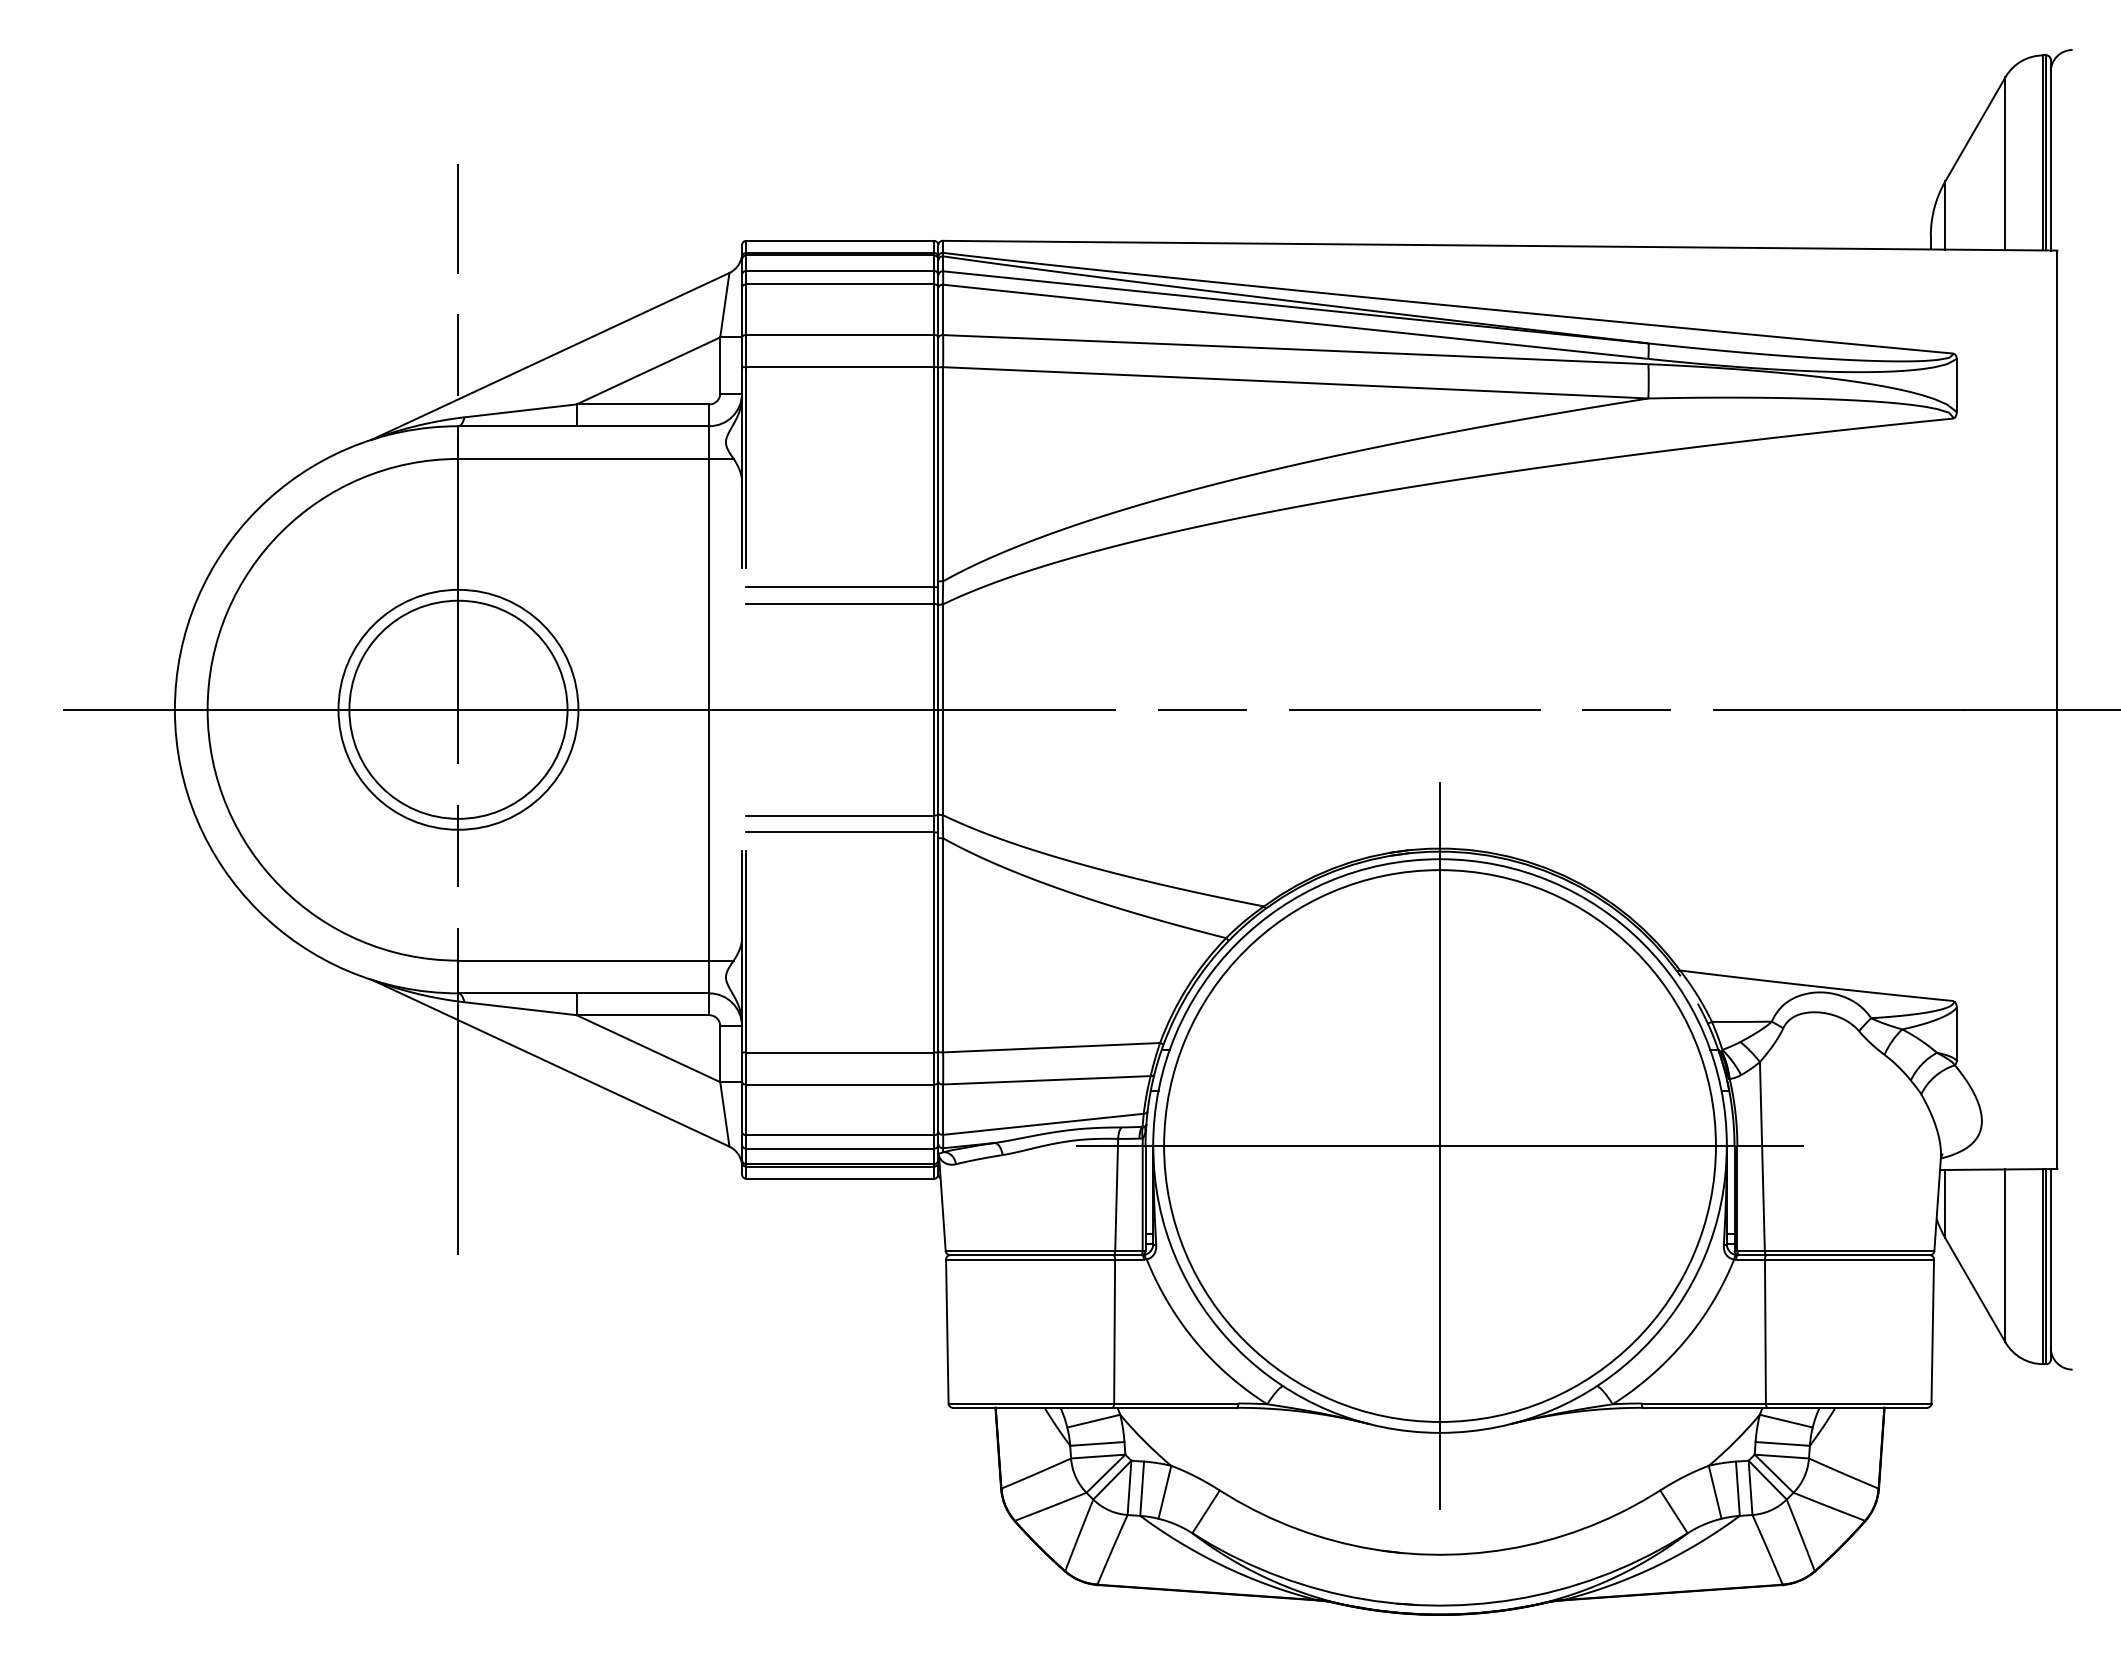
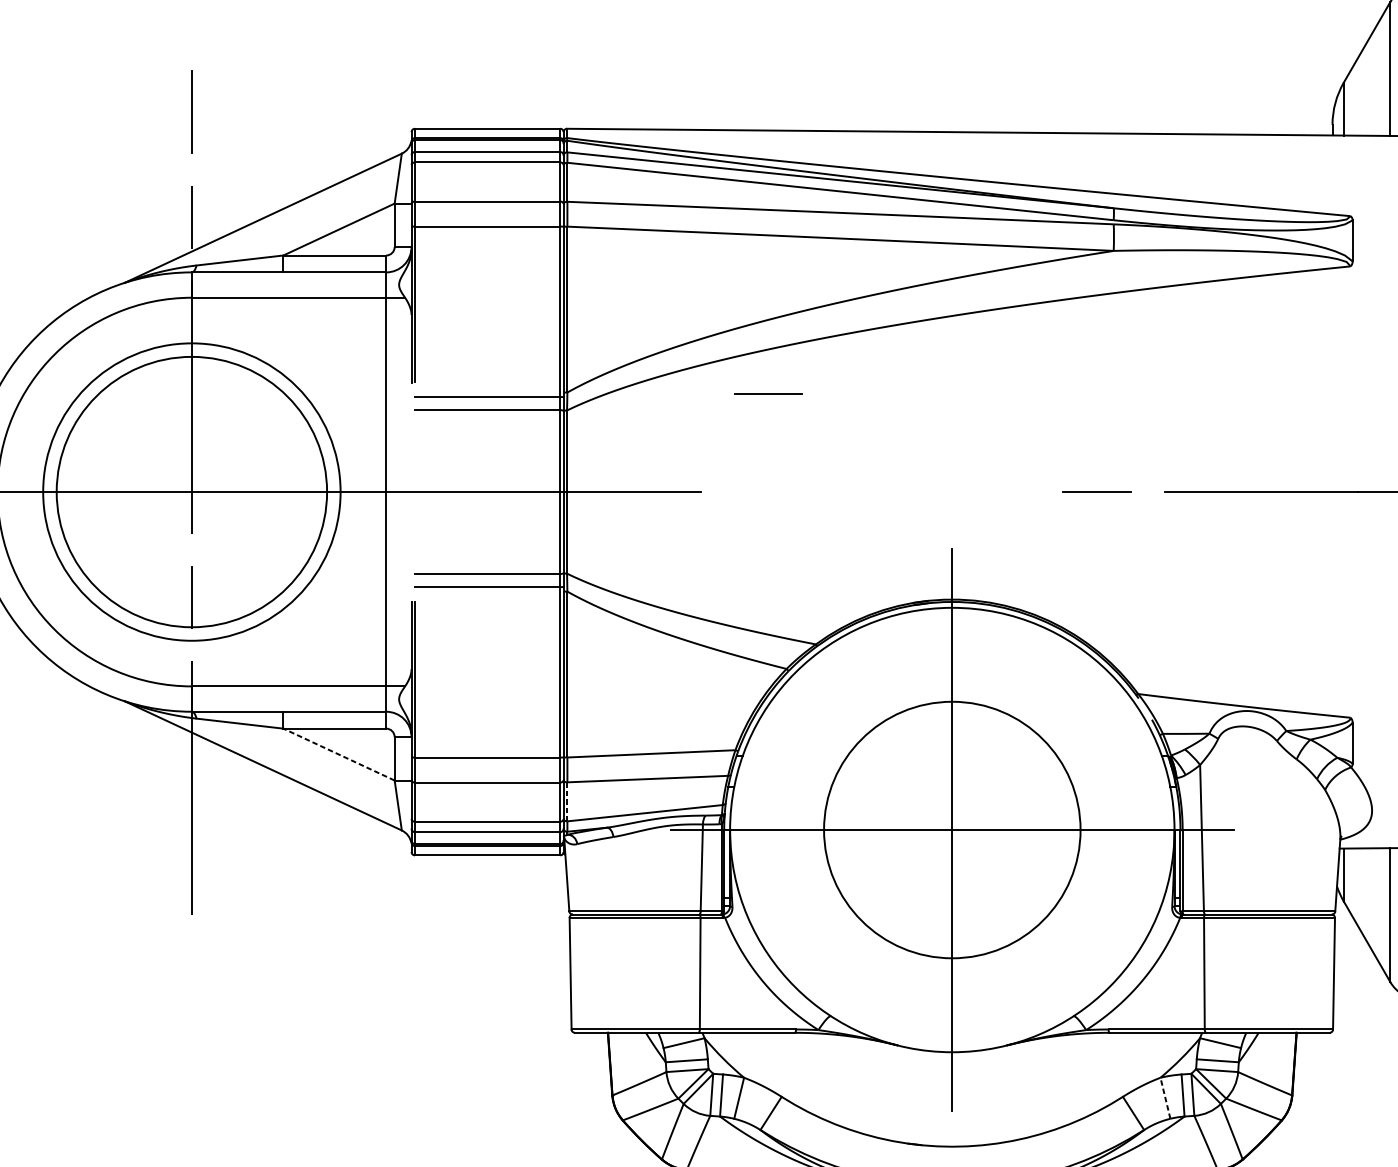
circle: (458, 709) -> (191, 491), size x1.6
circle: (458, 709) -> (191, 491), size x1.6
line: (1202, 709) -> (768, 393), moved
line: (1414, 709) -> (932, 491), removed
line: (647, 1048) -> (338, 754), solid -> dashed
line: (943, 1110) -> (567, 802), solid -> dashed
circle: (1439, 1145) -> (951, 829), size x0.6
line: (1715, 1491) -> (1165, 1097), solid -> dashed

